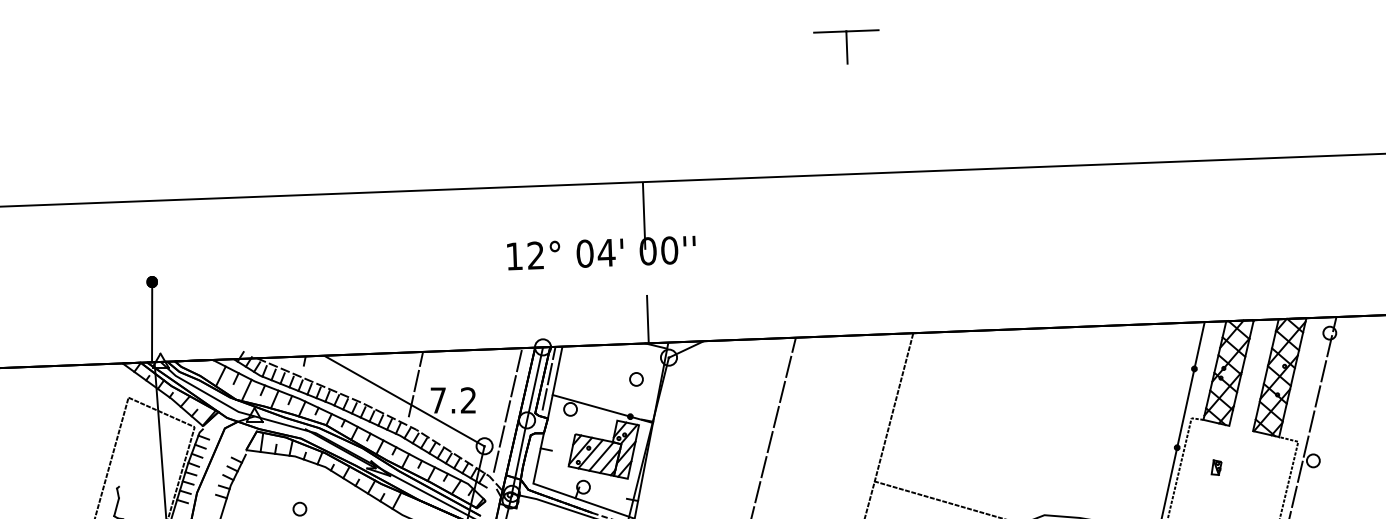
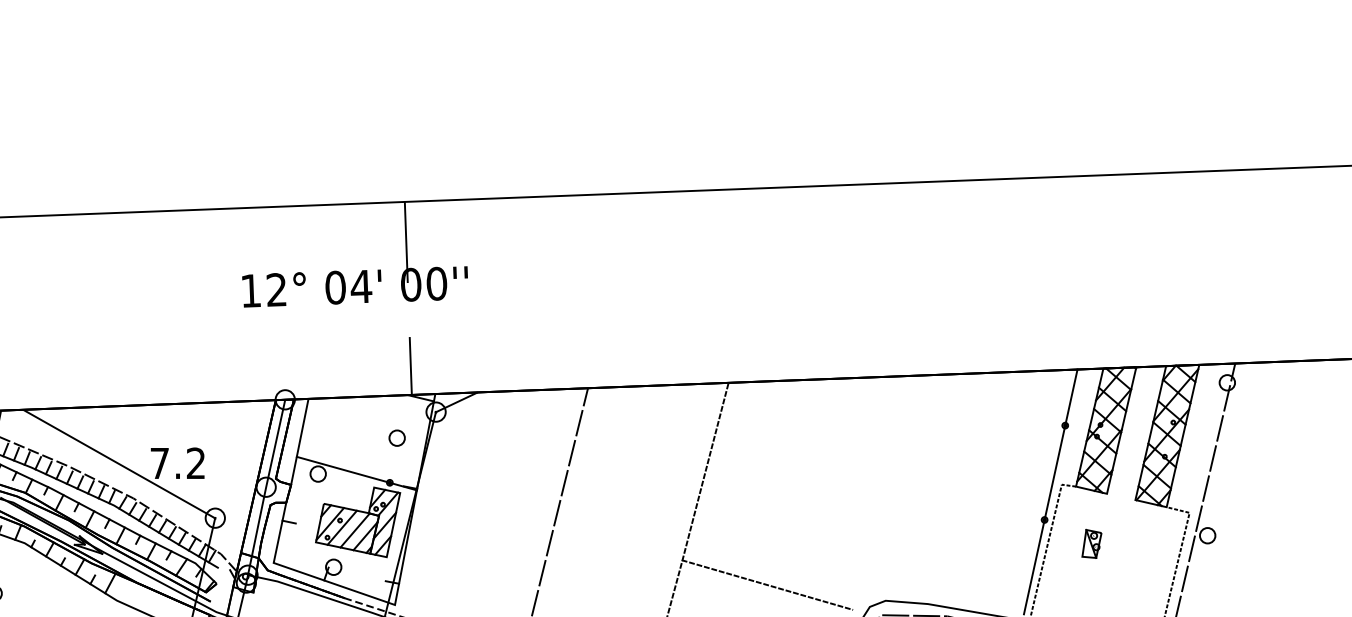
part: (846, 46) -> (648, 39), removed
line: (548, 378) -> (291, 437), removed
line: (415, 384) -> (132, 444), removed
line: (507, 410) -> (242, 475), removed
part: (1216, 467) -> (1091, 543), size x1.6

